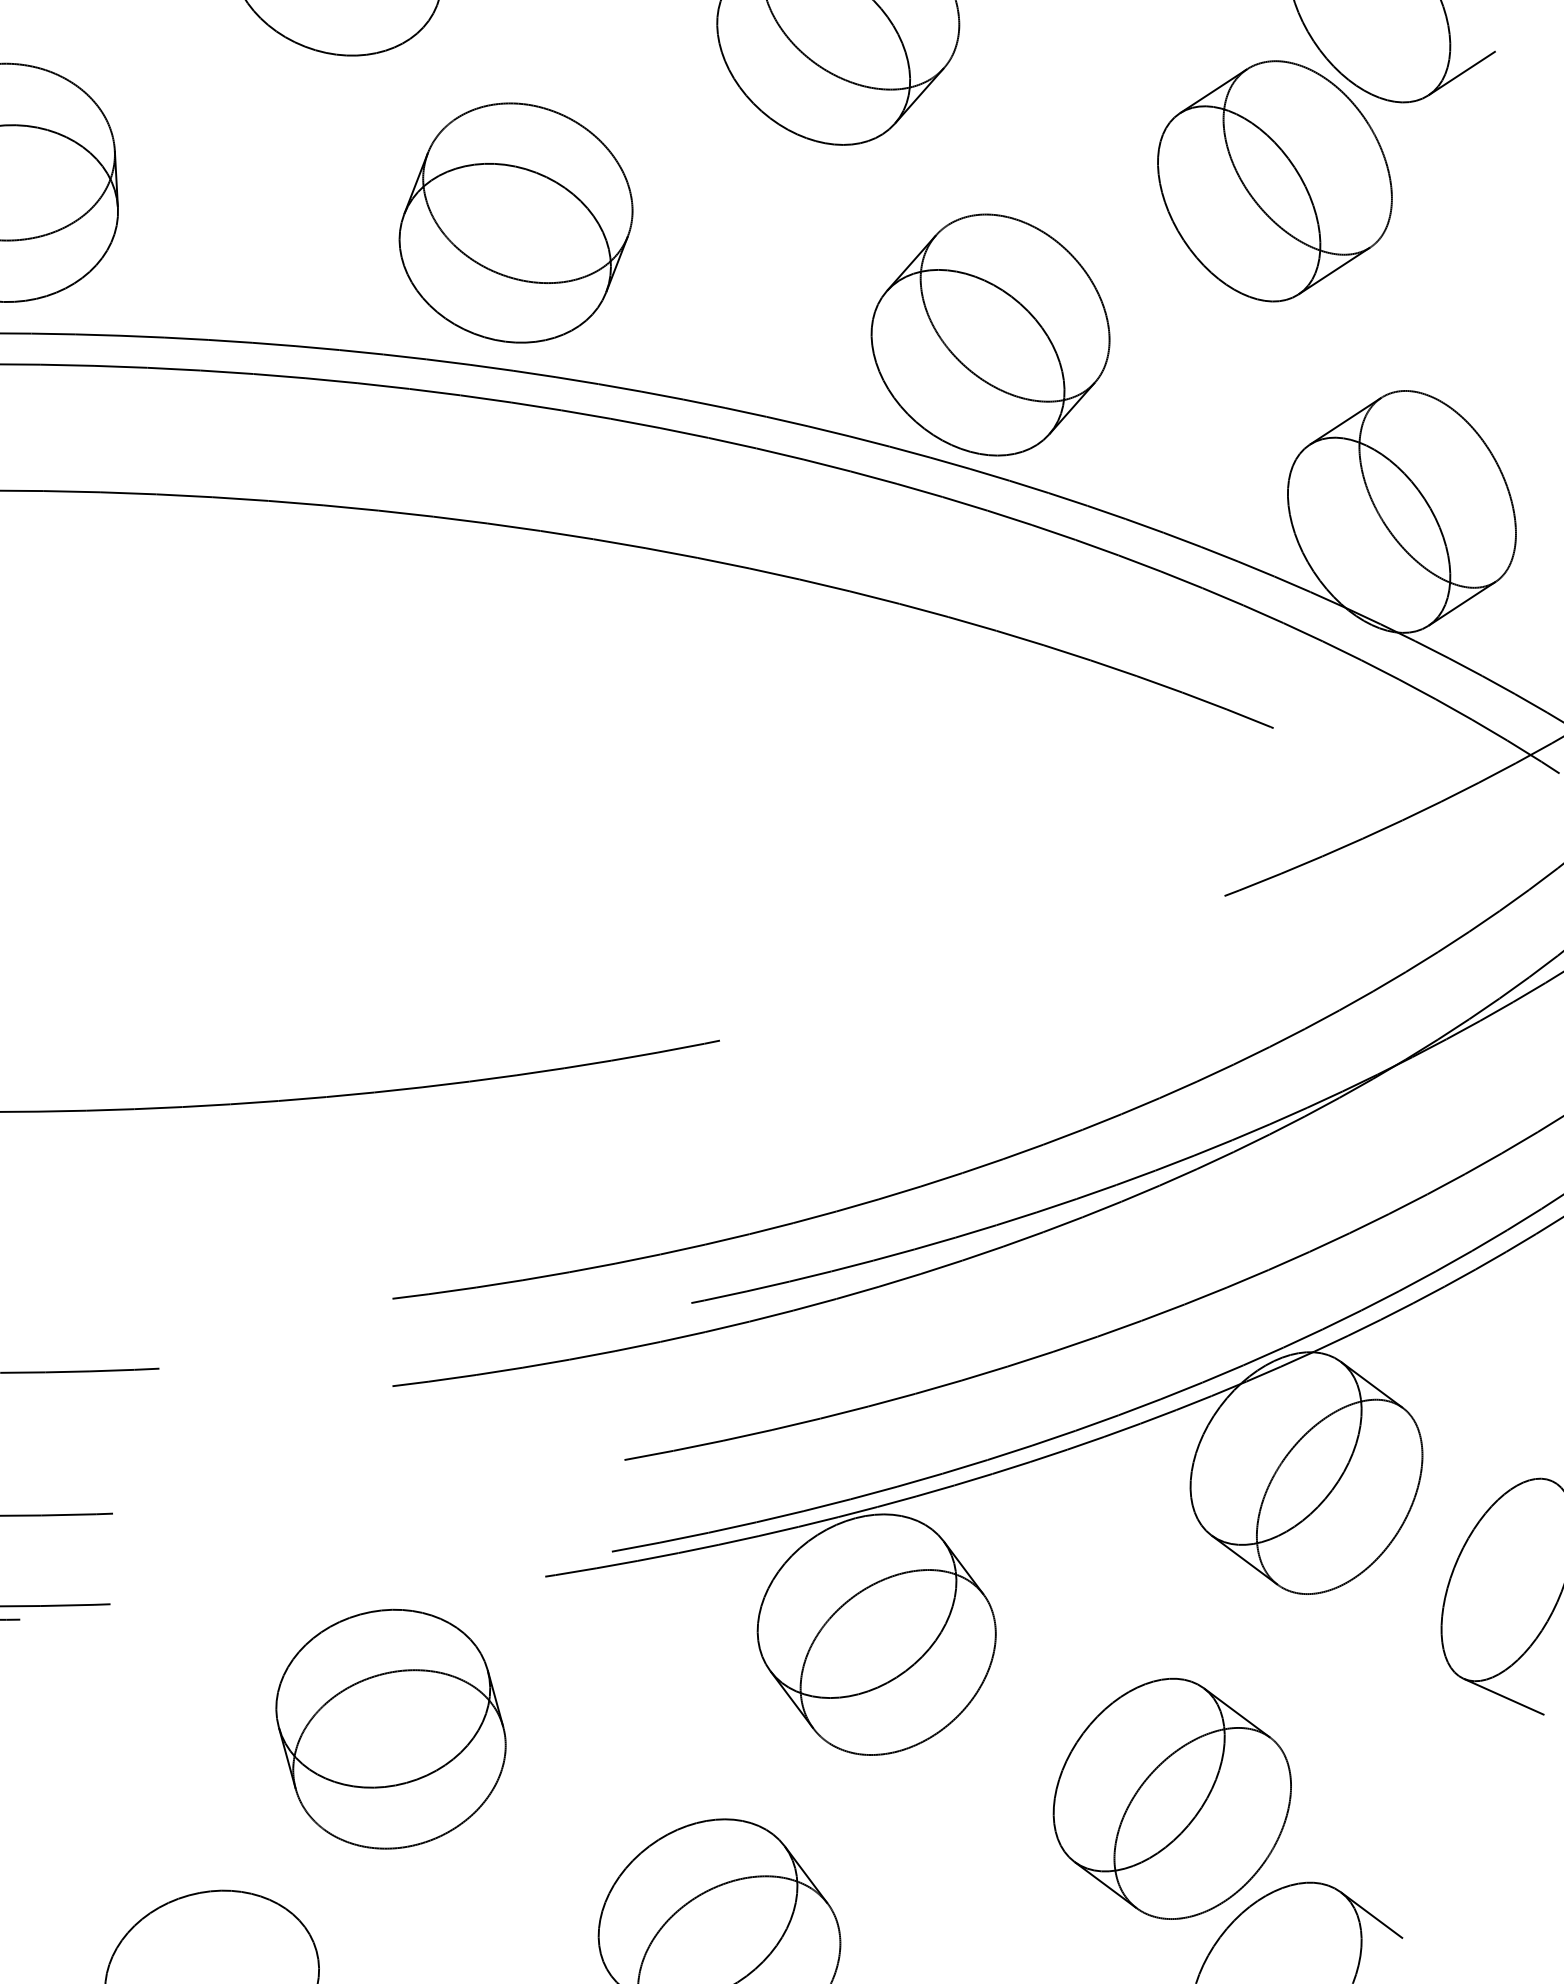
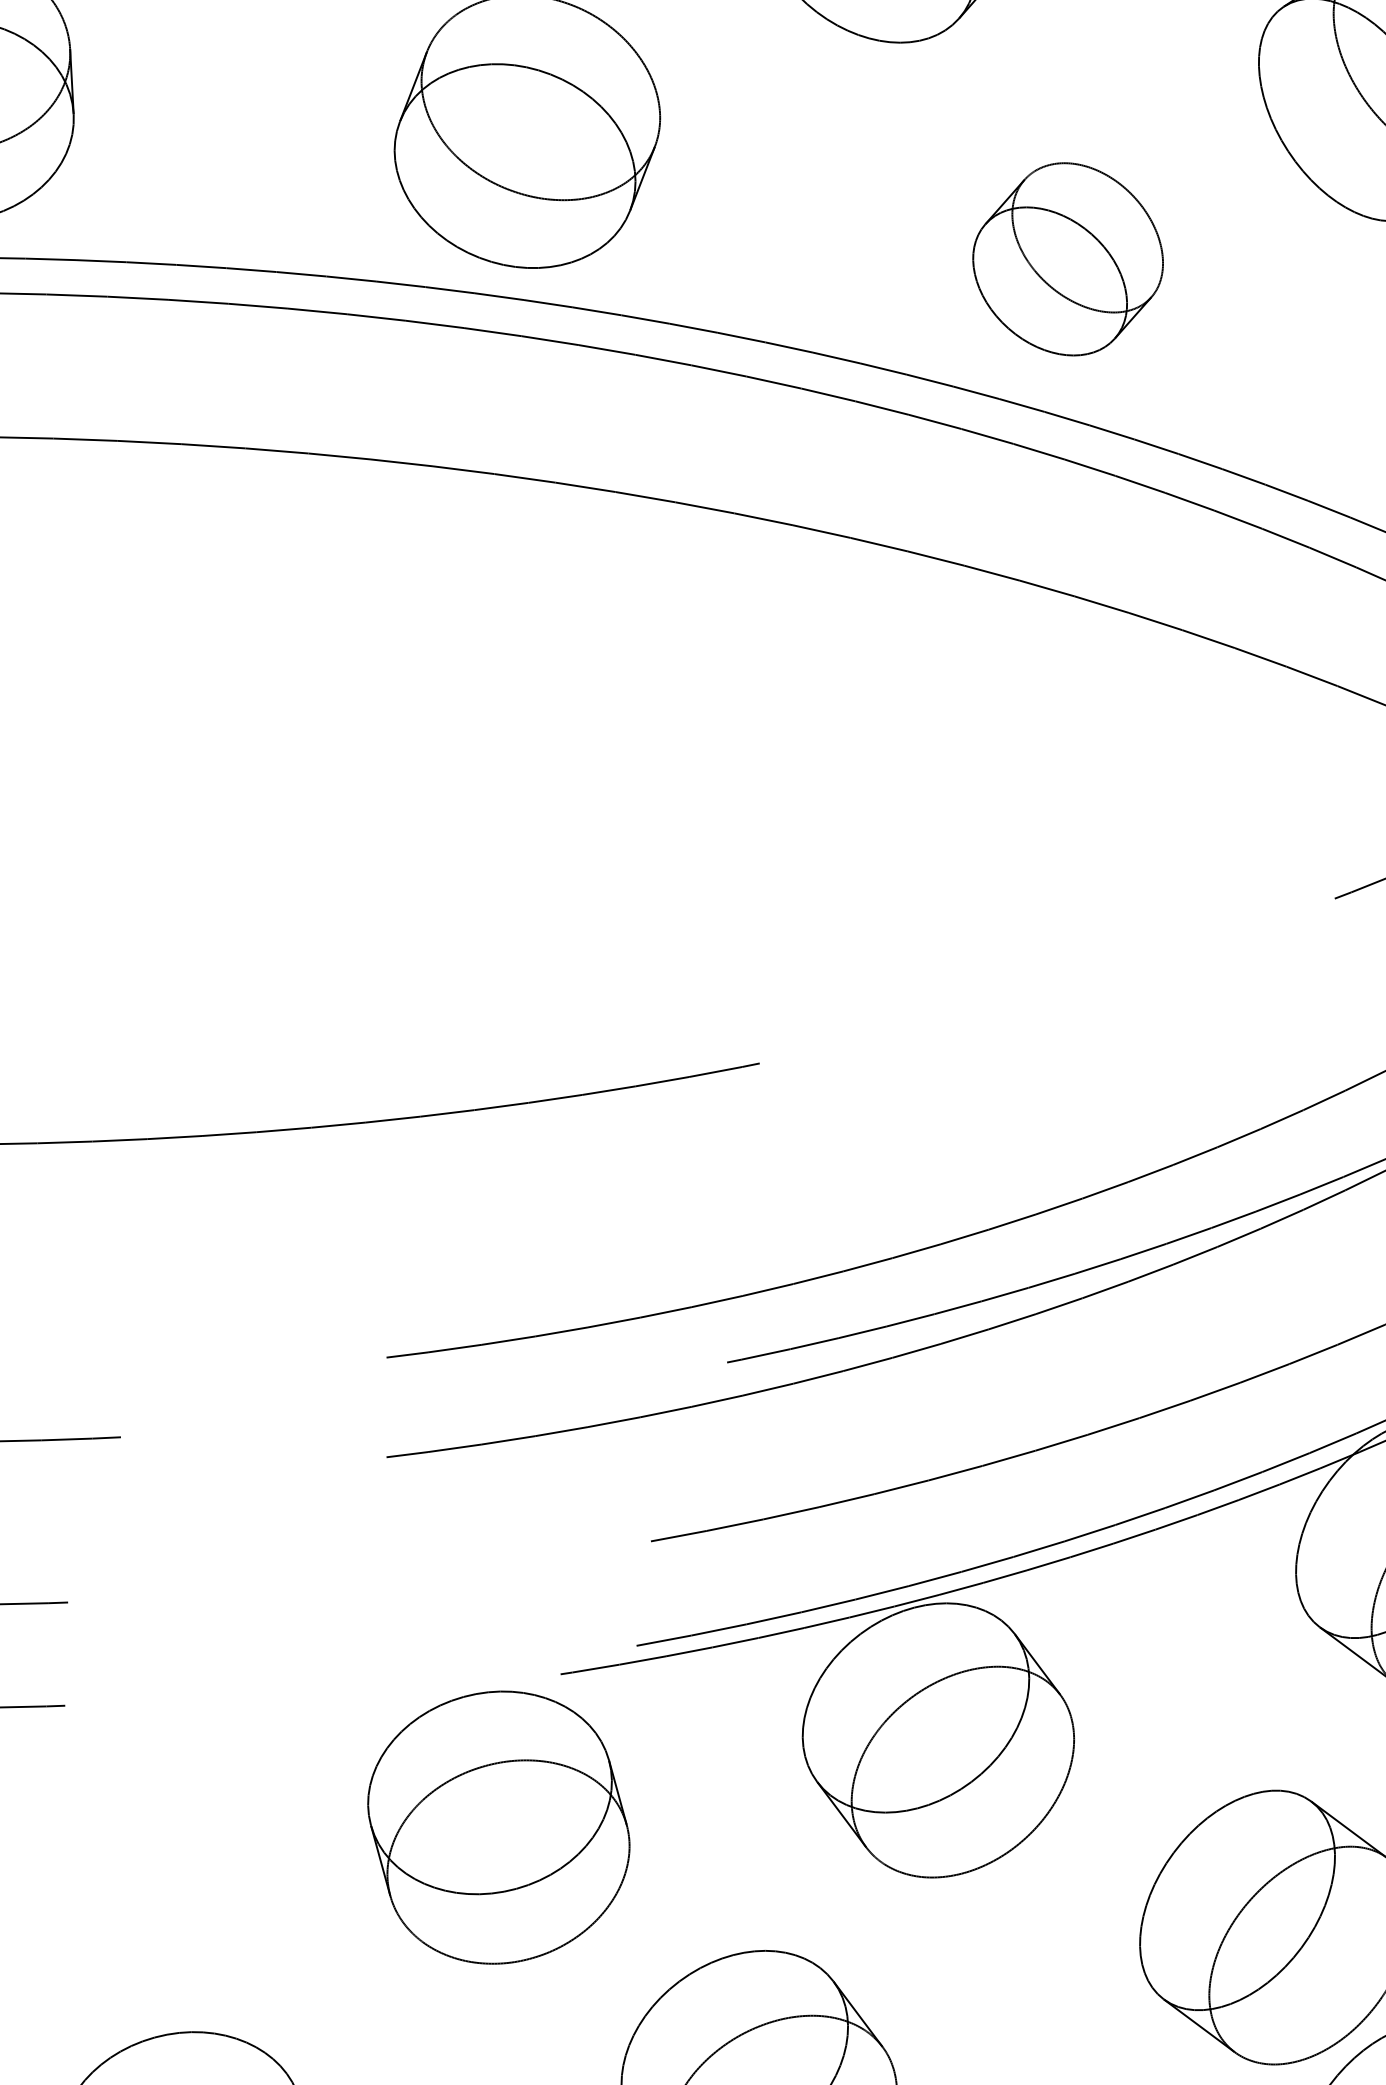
part: (990, 334) -> (1068, 258), size x0.7
part: (390, 1728) -> (498, 1826), moved

